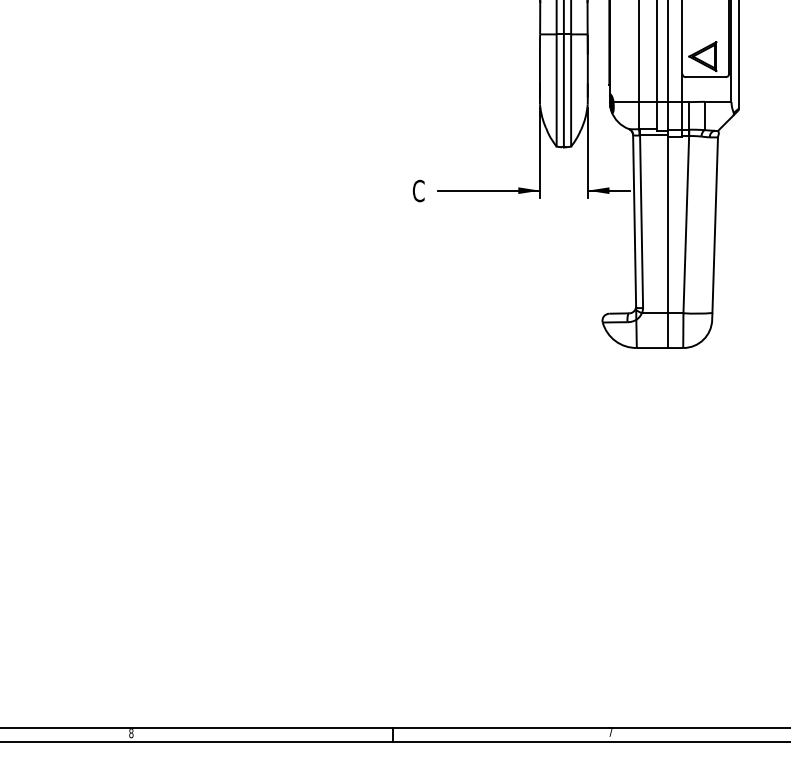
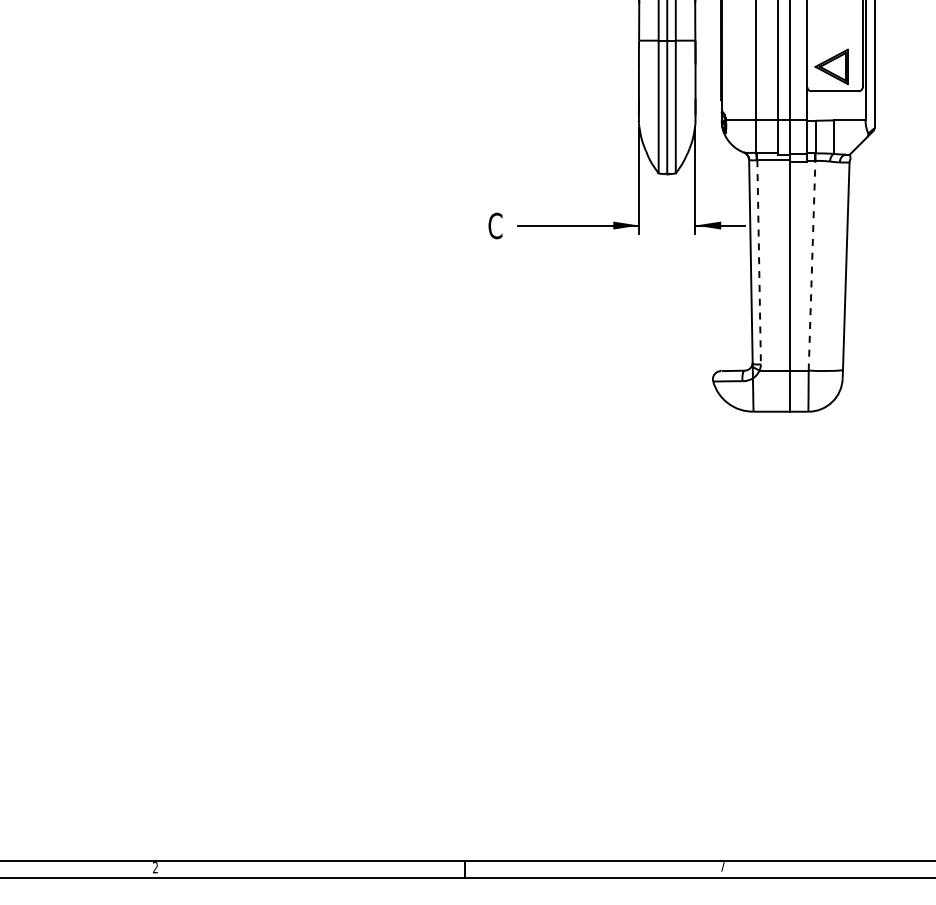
line: (641, 221) -> (759, 262), solid -> dashed
line: (686, 224) -> (812, 265), solid -> dashed
text: (131, 733) -> (155, 867), 8 -> 2

